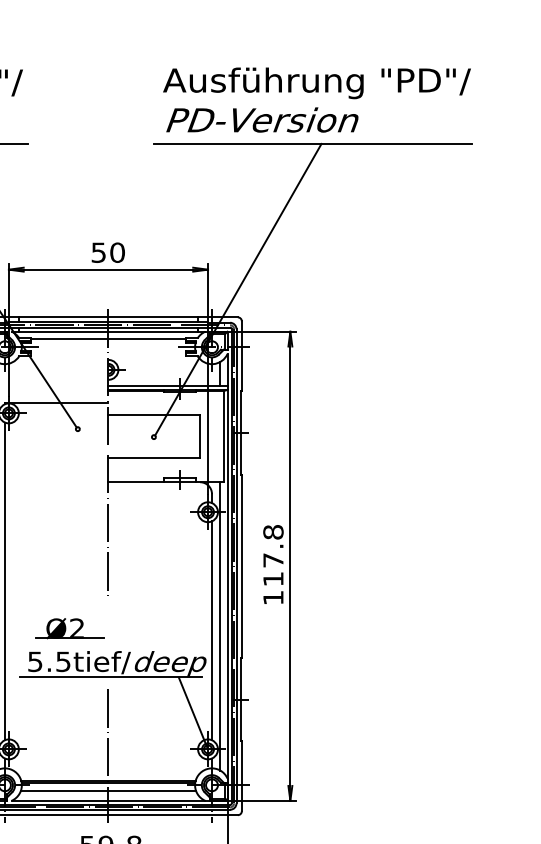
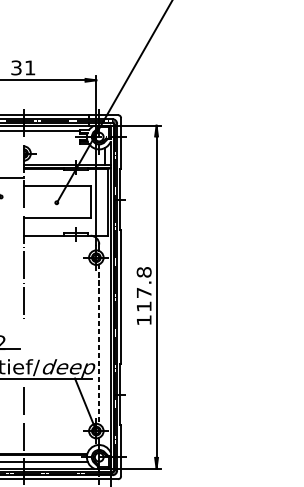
text: (108, 252) -> (23, 67), 50 -> 31
line: (220, 626) -> (105, 341), removed
line: (212, 631) -> (99, 344), solid -> dashed

